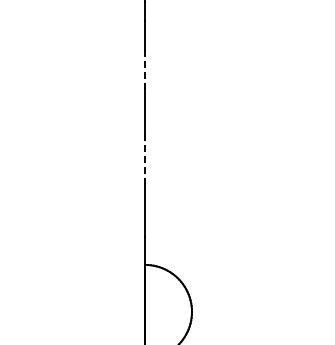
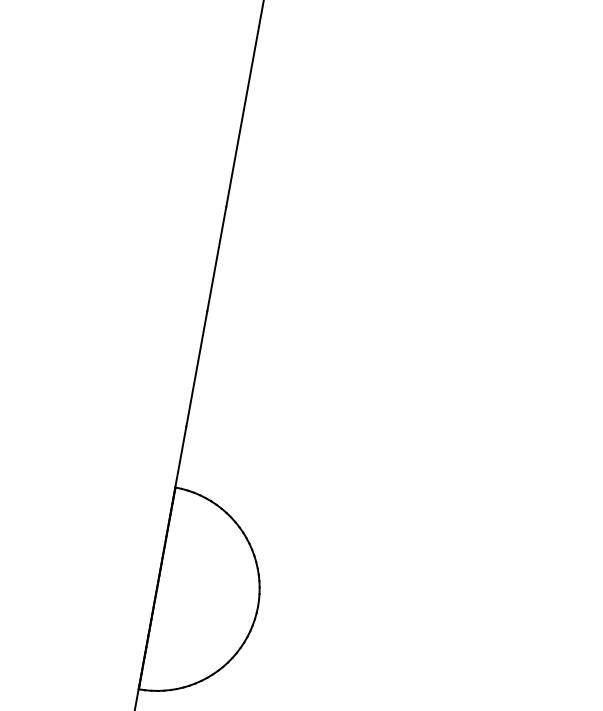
line: (144, 70) -> (250, 69), dashed -> solid
line: (144, 158) -> (215, 258), dashed -> solid

